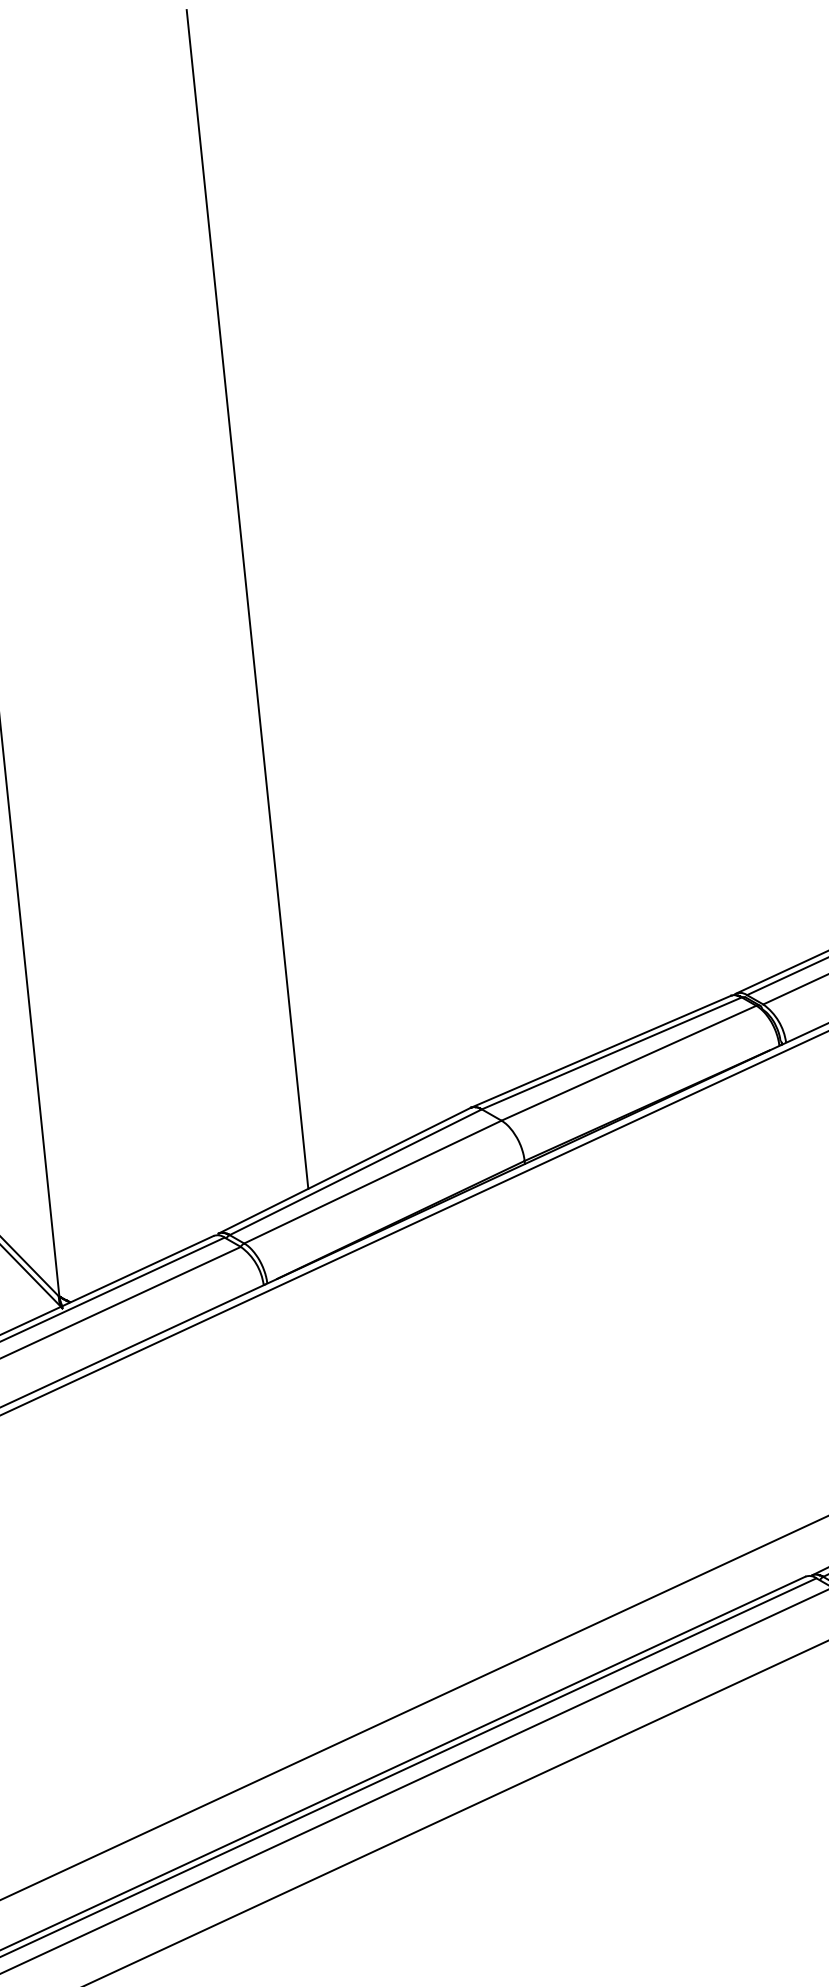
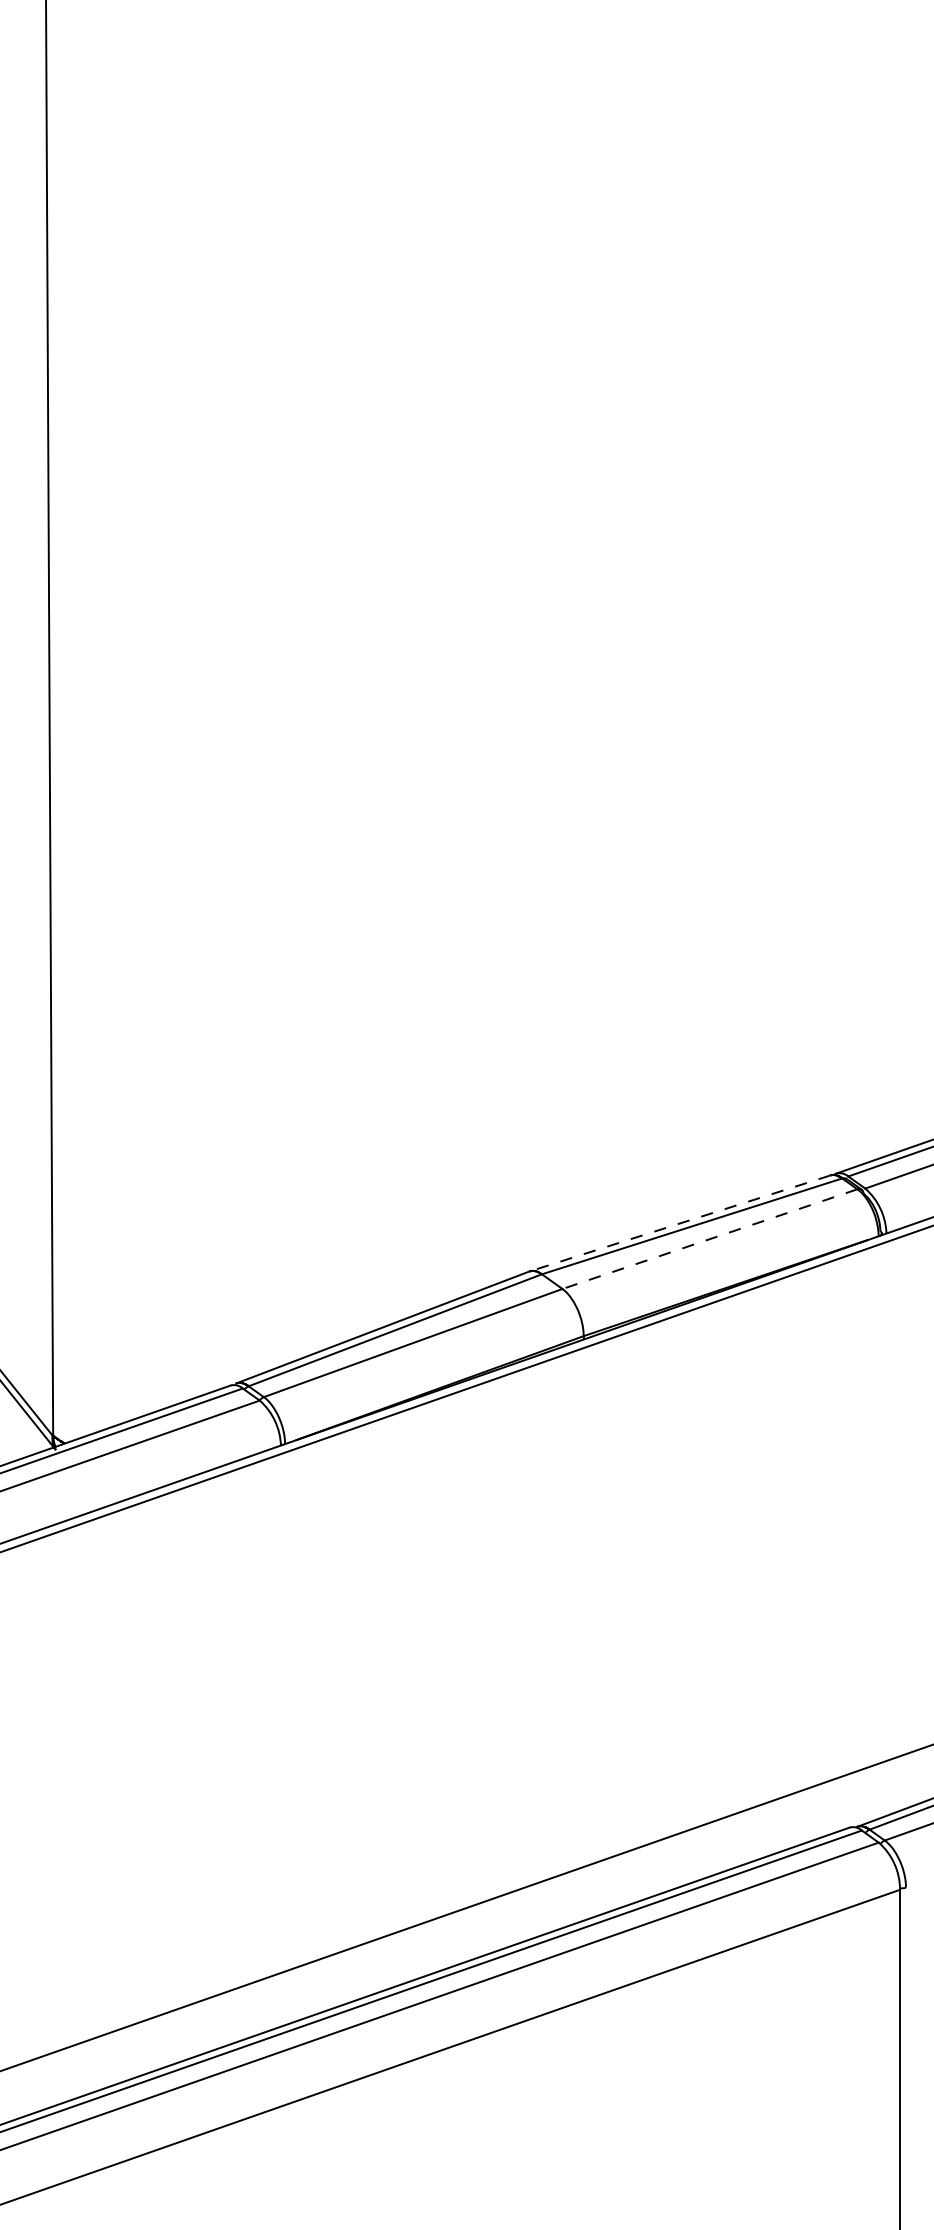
line: (247, 599) -> (337, 683), removed
line: (601, 1051) -> (680, 1223), solid -> dashed
line: (628, 1063) -> (709, 1239), solid -> dashed

